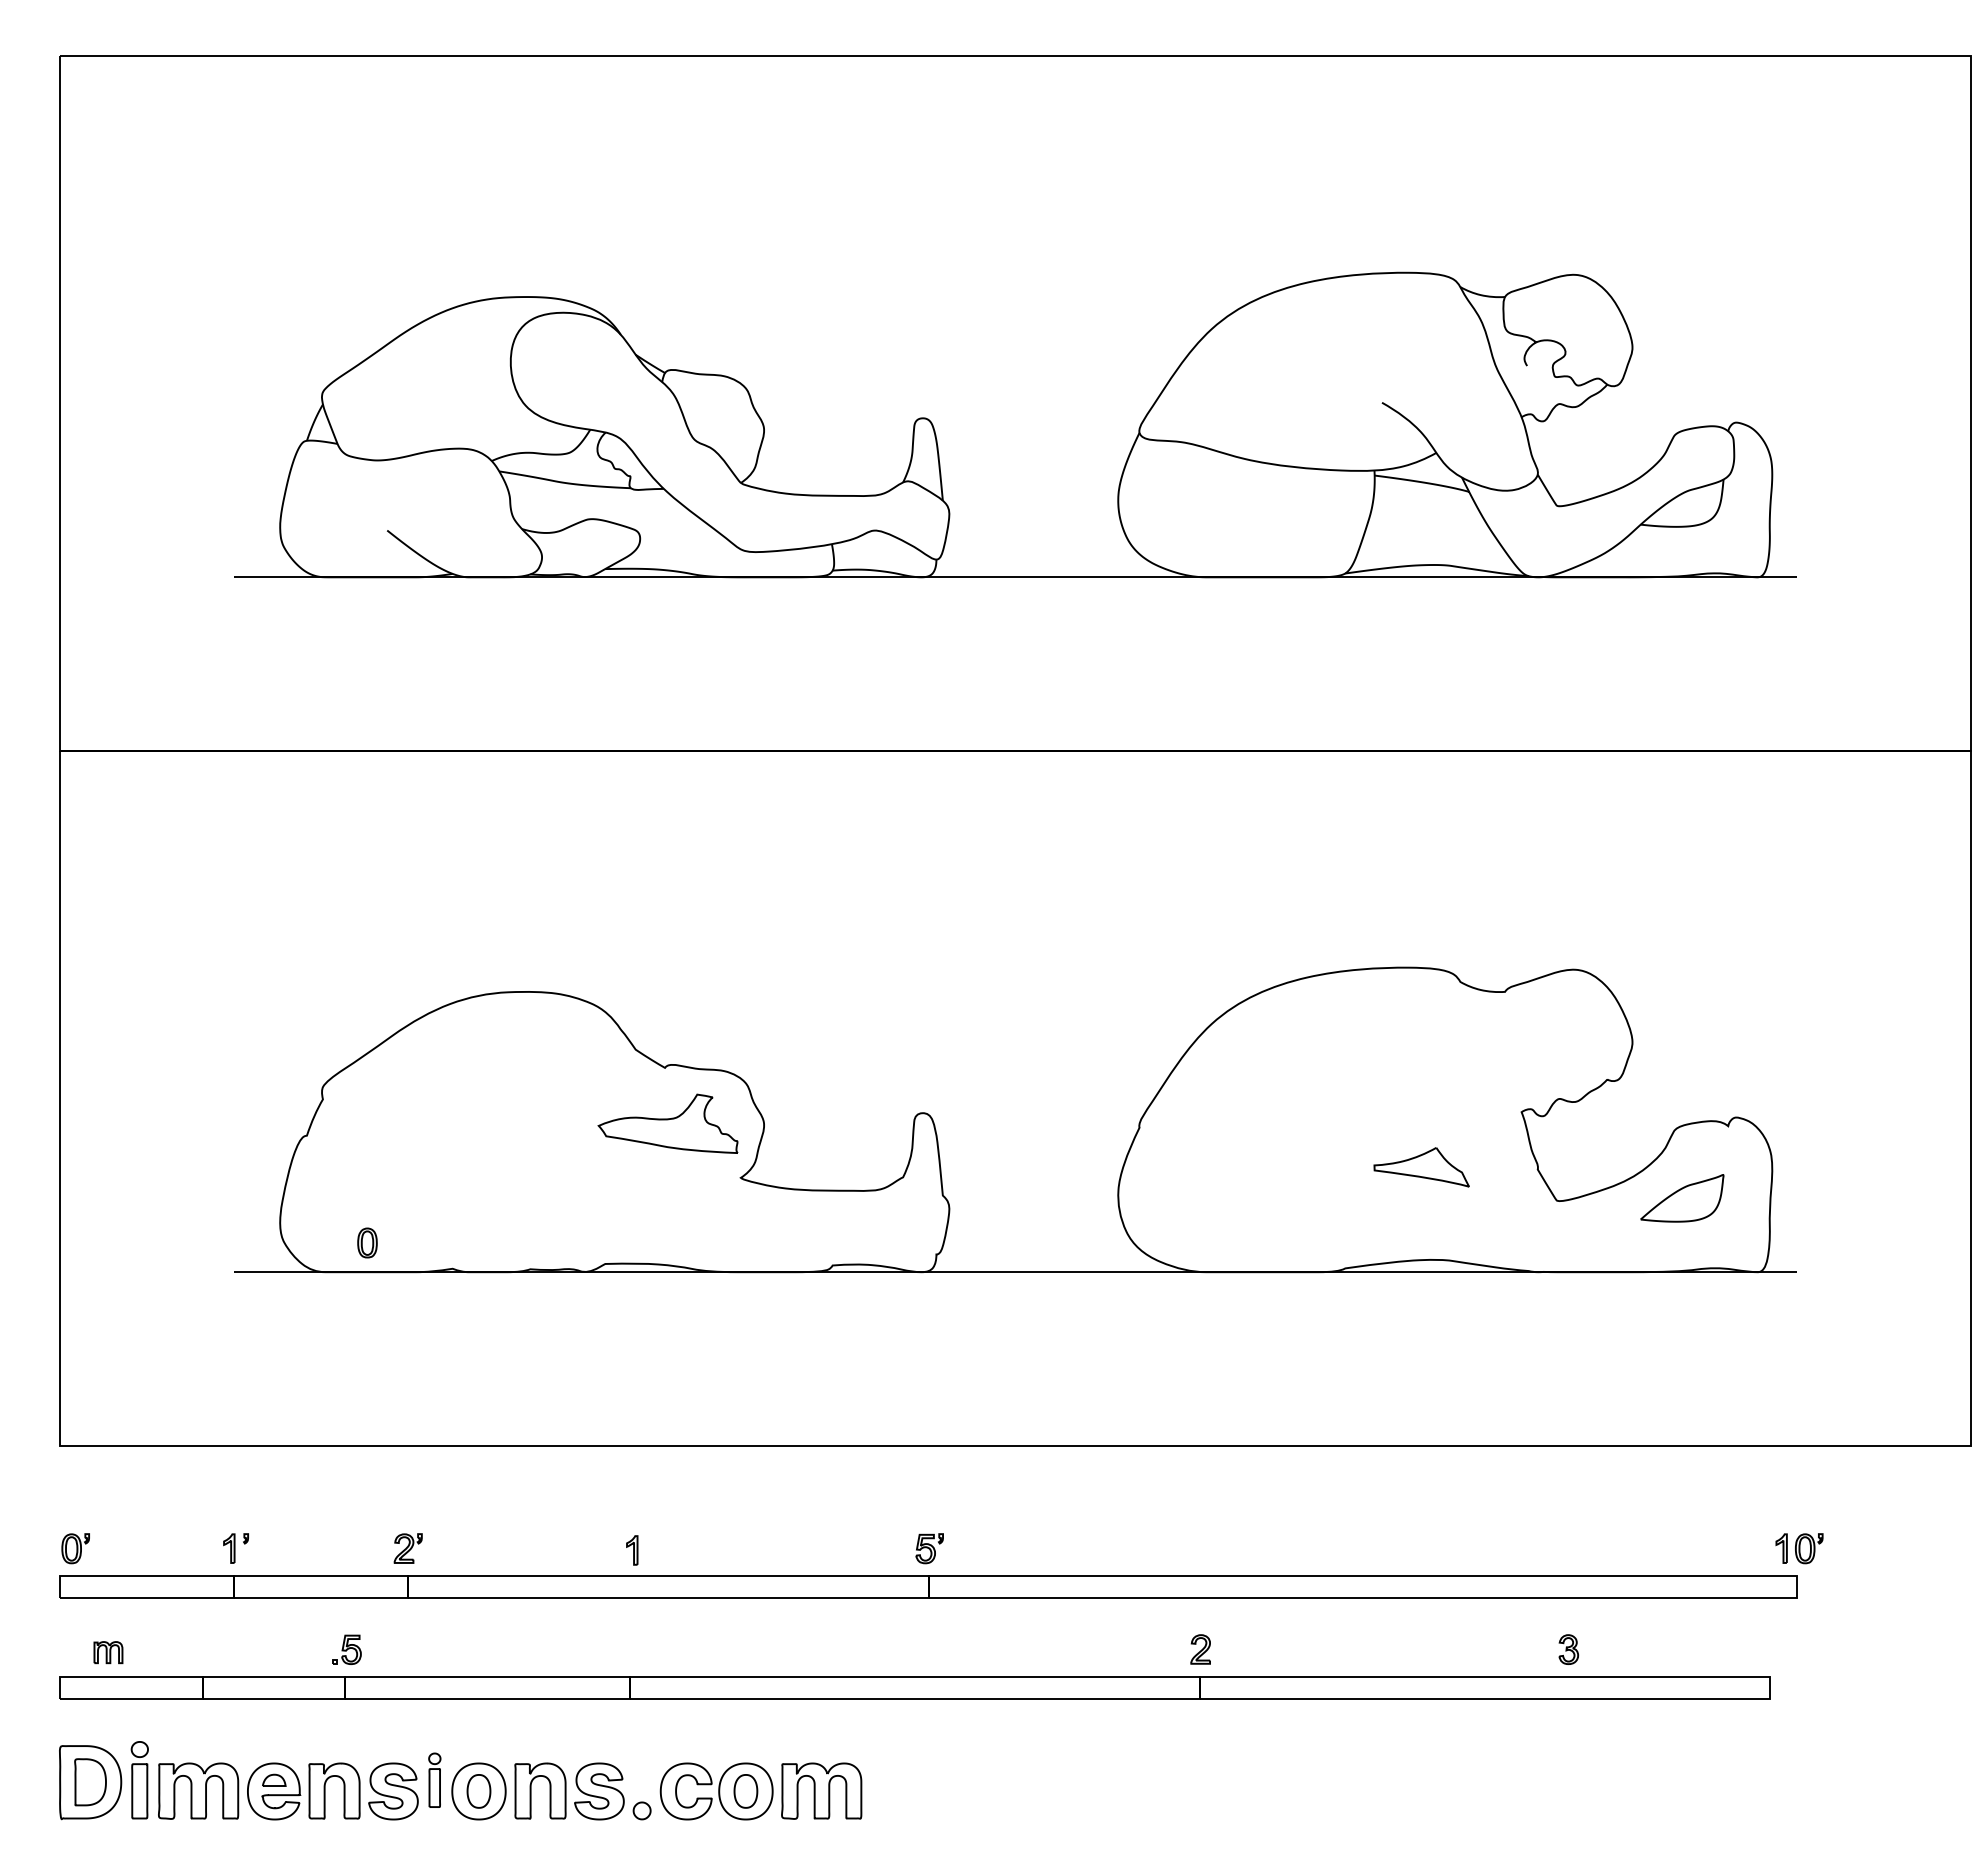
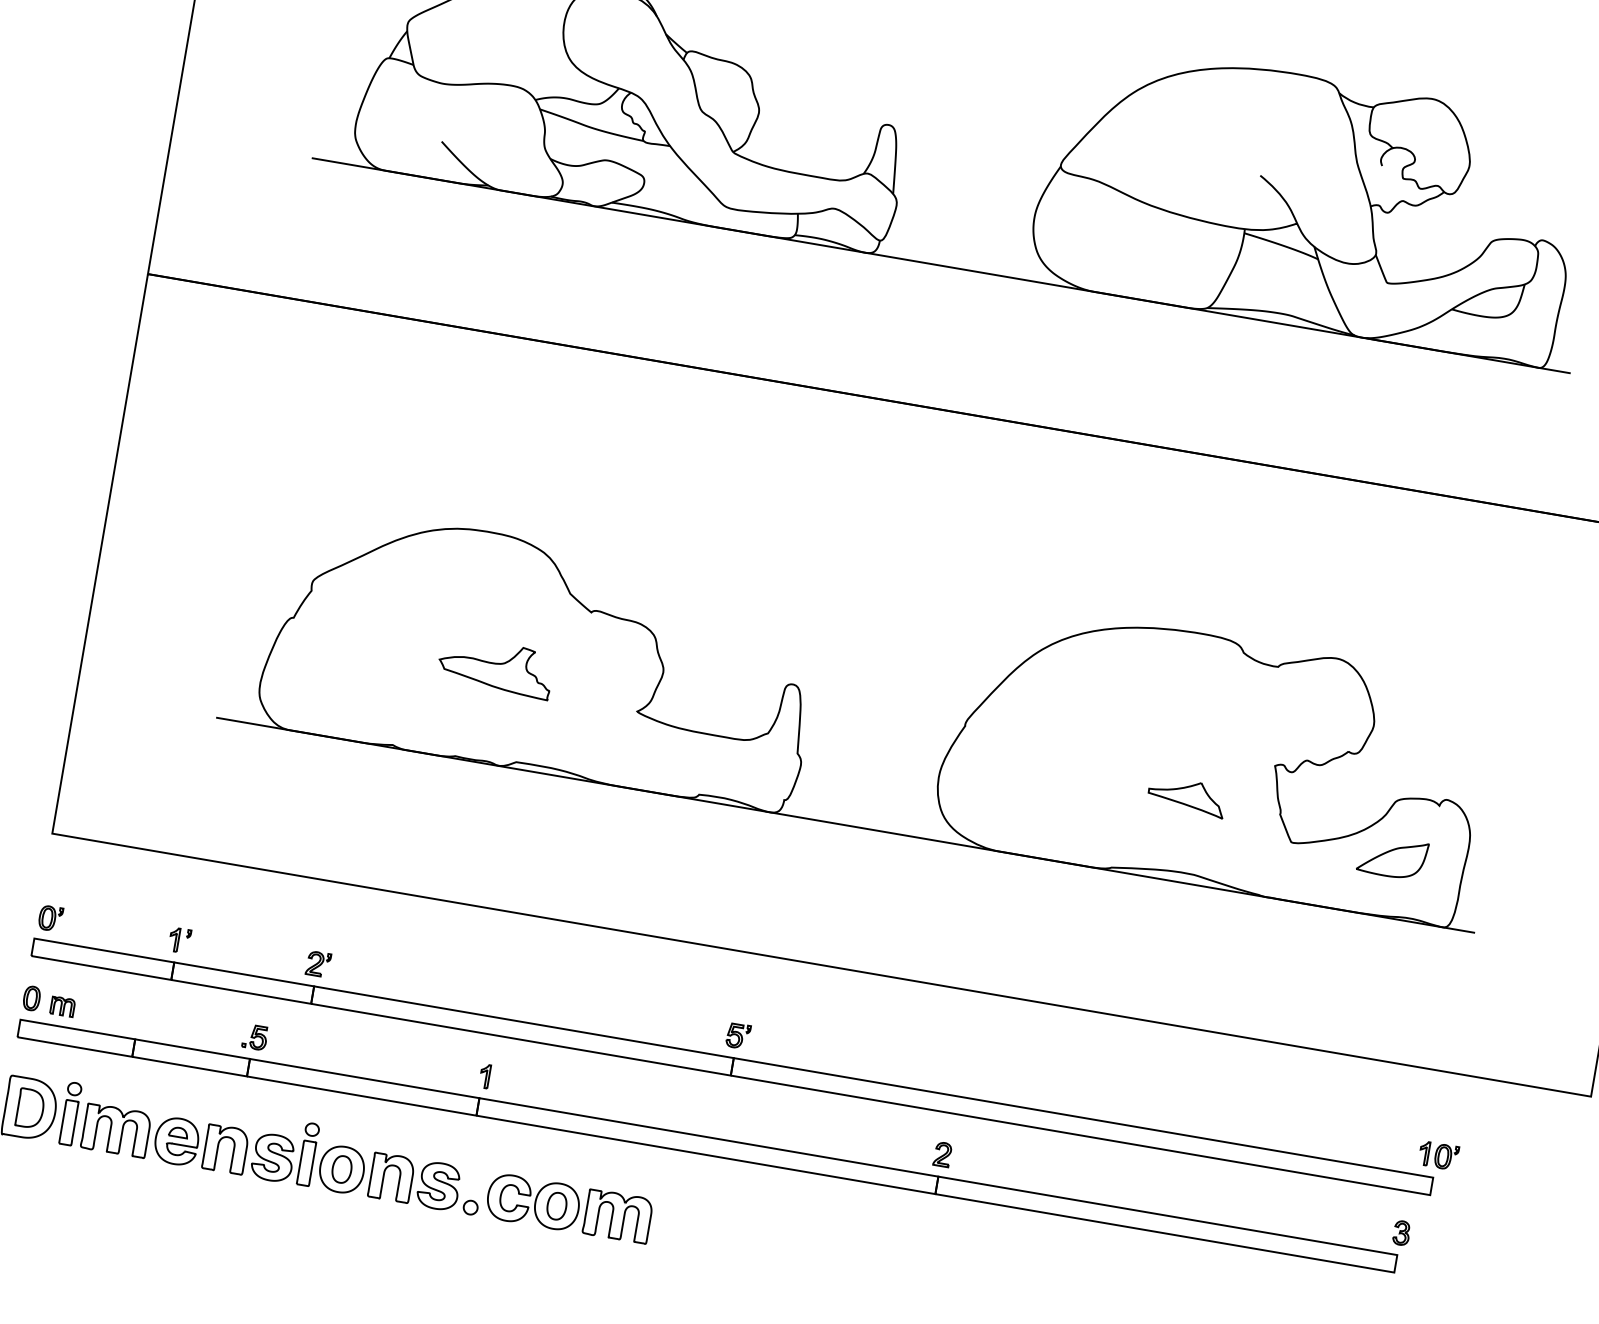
part: (667, 1123) -> (495, 667), moved
part: (367, 1242) -> (31, 998), moved
part: (632, 1550) -> (485, 1076), moved
part: (1568, 1649) -> (1401, 1232), moved
part: (434, 1780) -> (307, 1154), size x1.43

